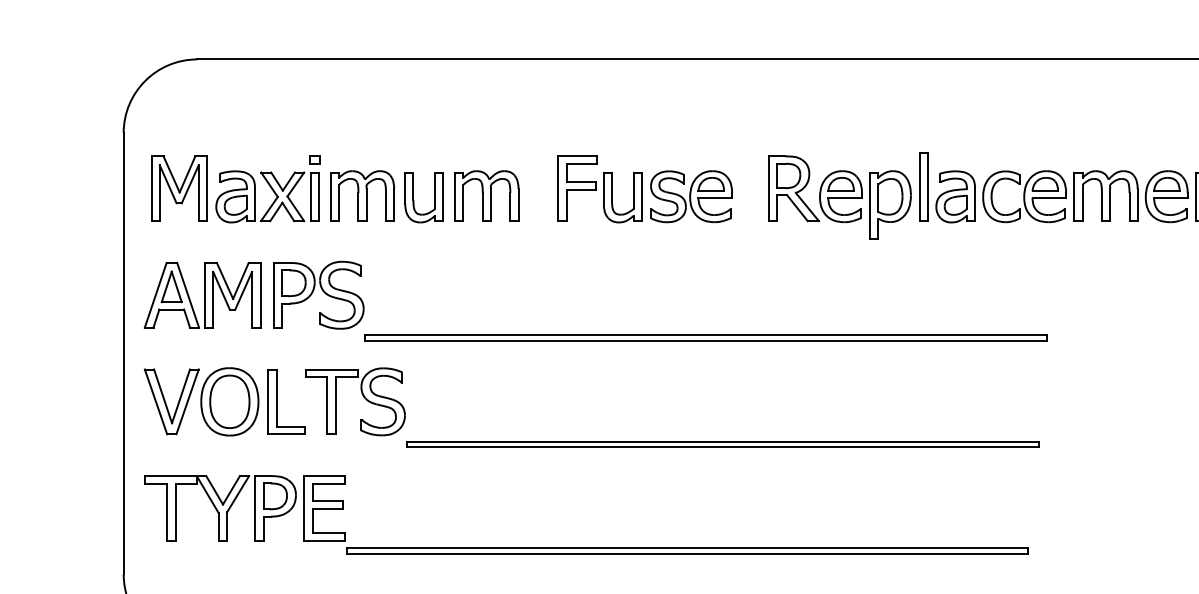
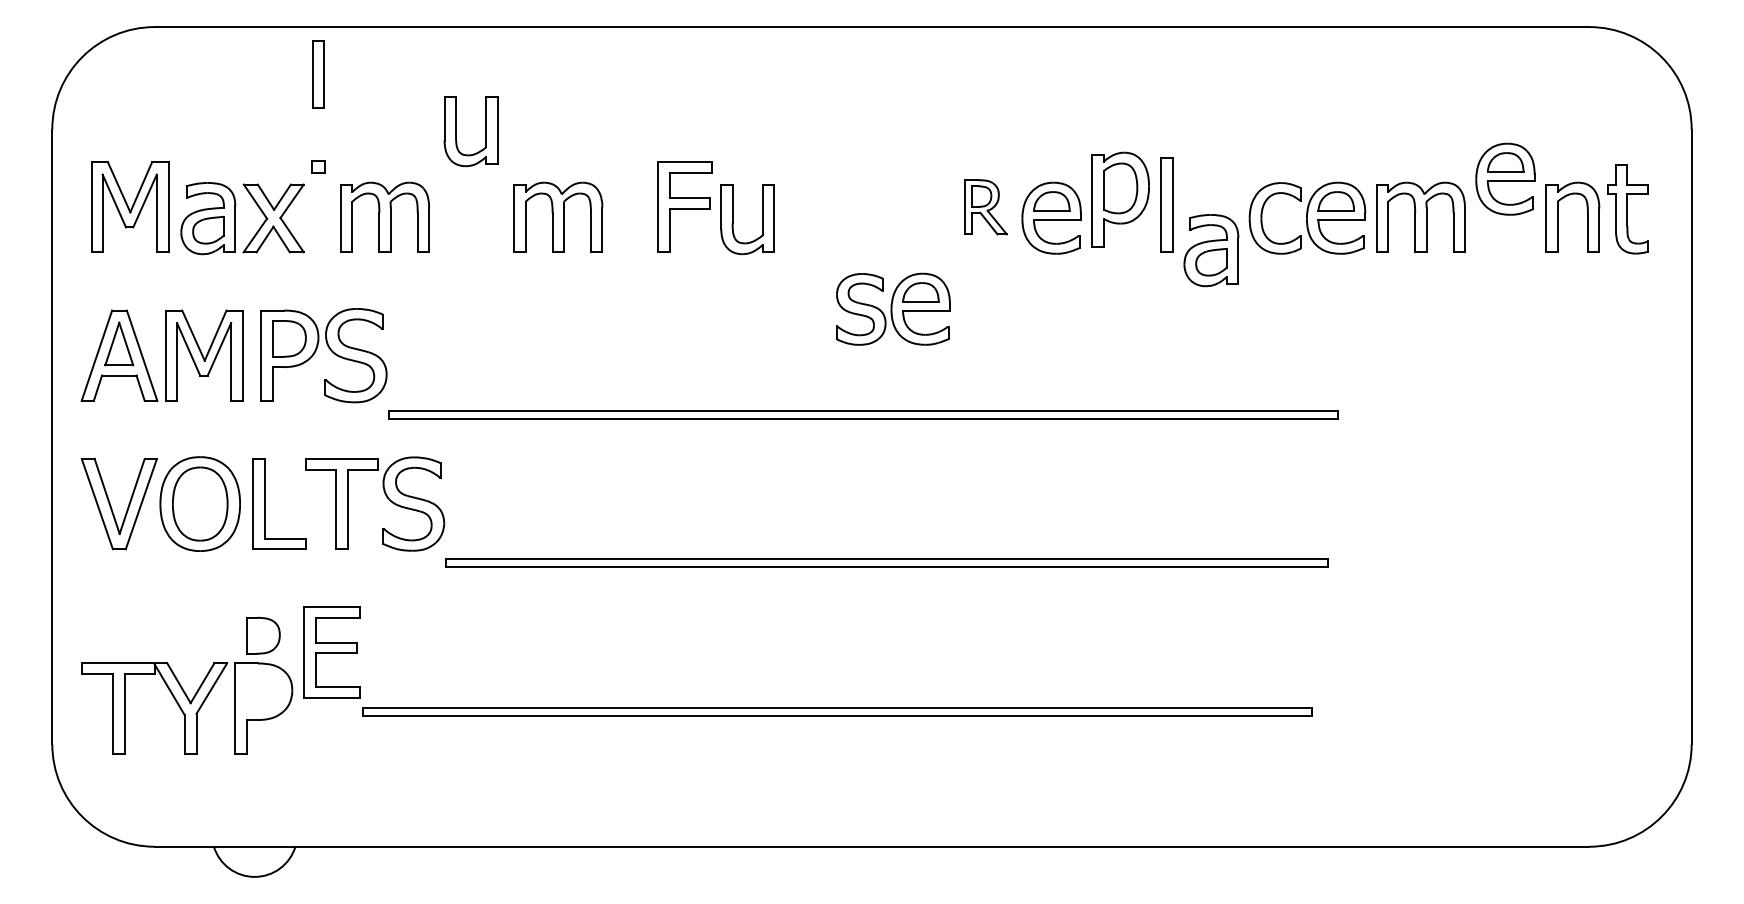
part: (793, 188) -> (985, 207), size x0.6
part: (314, 196) -> (318, 74), moved
part: (691, 196) -> (893, 308), moved
part: (955, 196) -> (1211, 250), moved
part: (1166, 196) -> (1505, 178), moved
part: (413, 197) -> (456, 131), moved
part: (890, 204) -> (1120, 199), moved
part: (220, 508) -> (187, 708), moved

